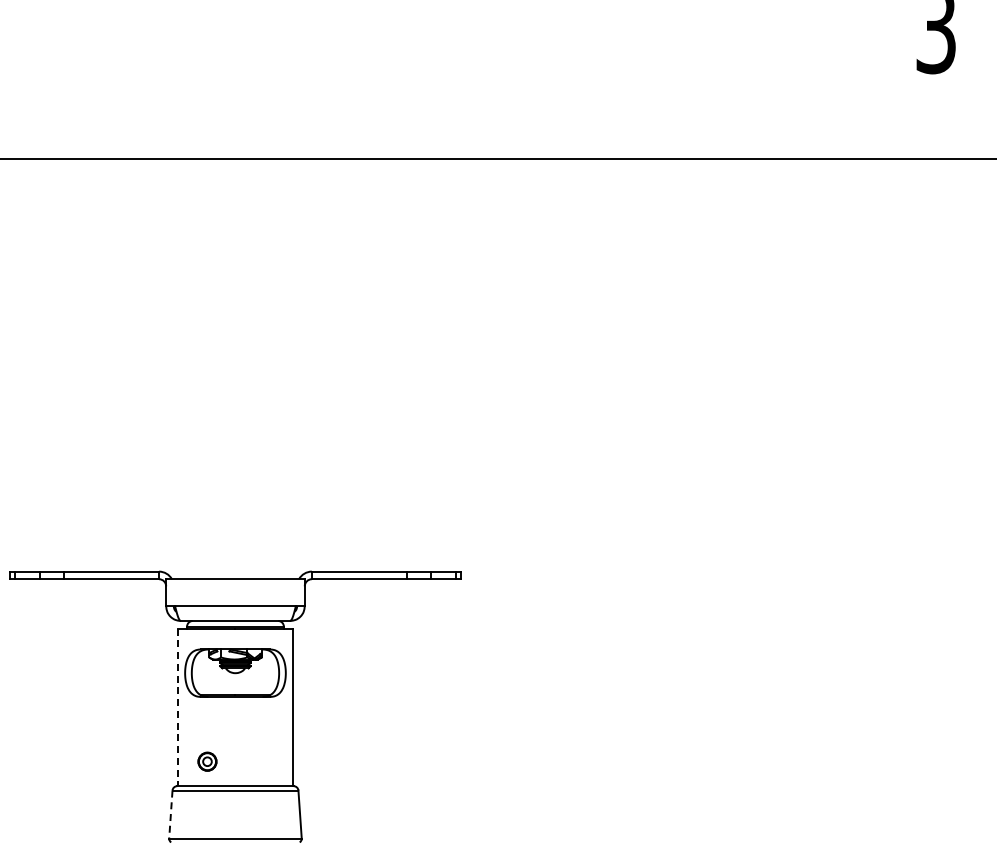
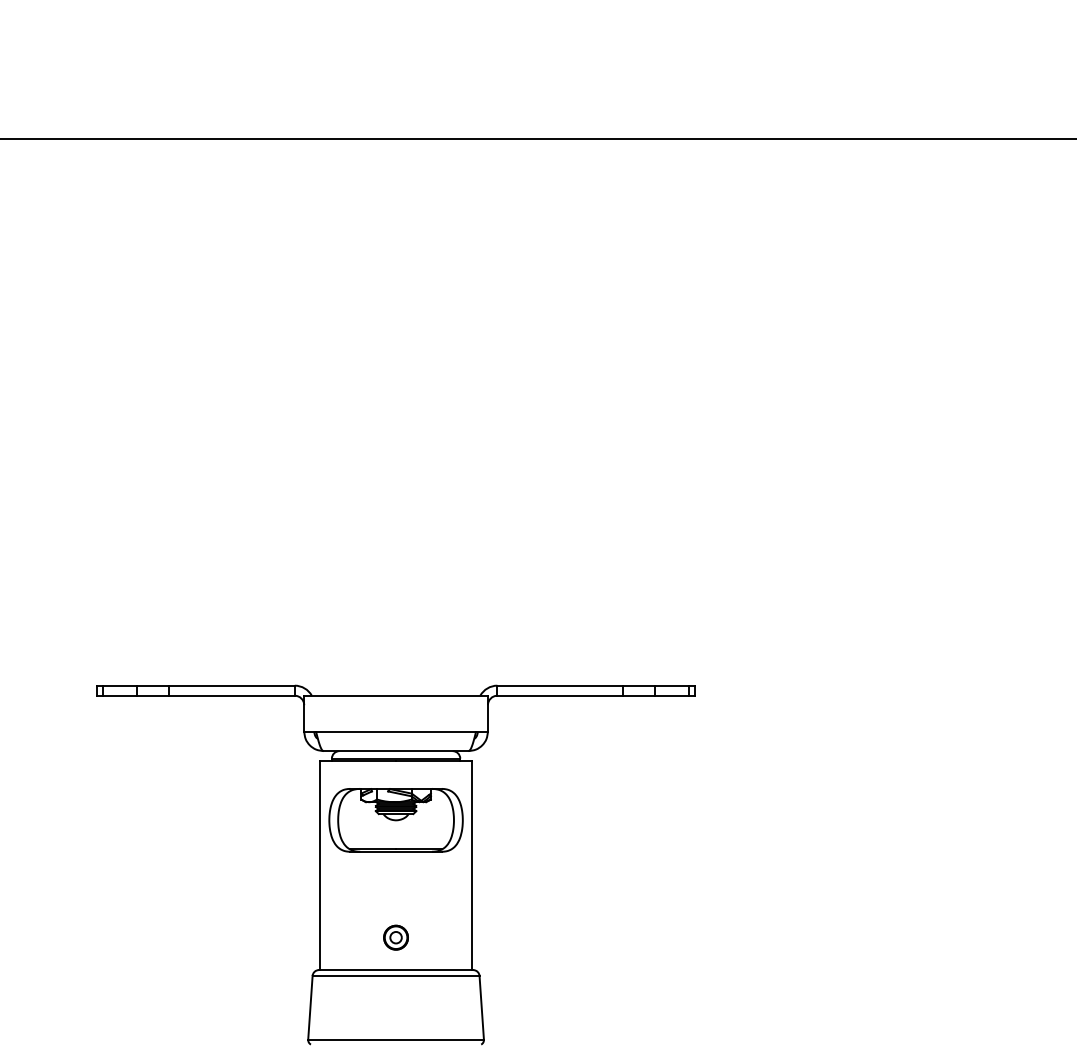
line: (178, 707) -> (320, 865), dashed -> solid
part: (207, 761) -> (396, 937), moved
line: (170, 815) -> (309, 1008), dashed -> solid

